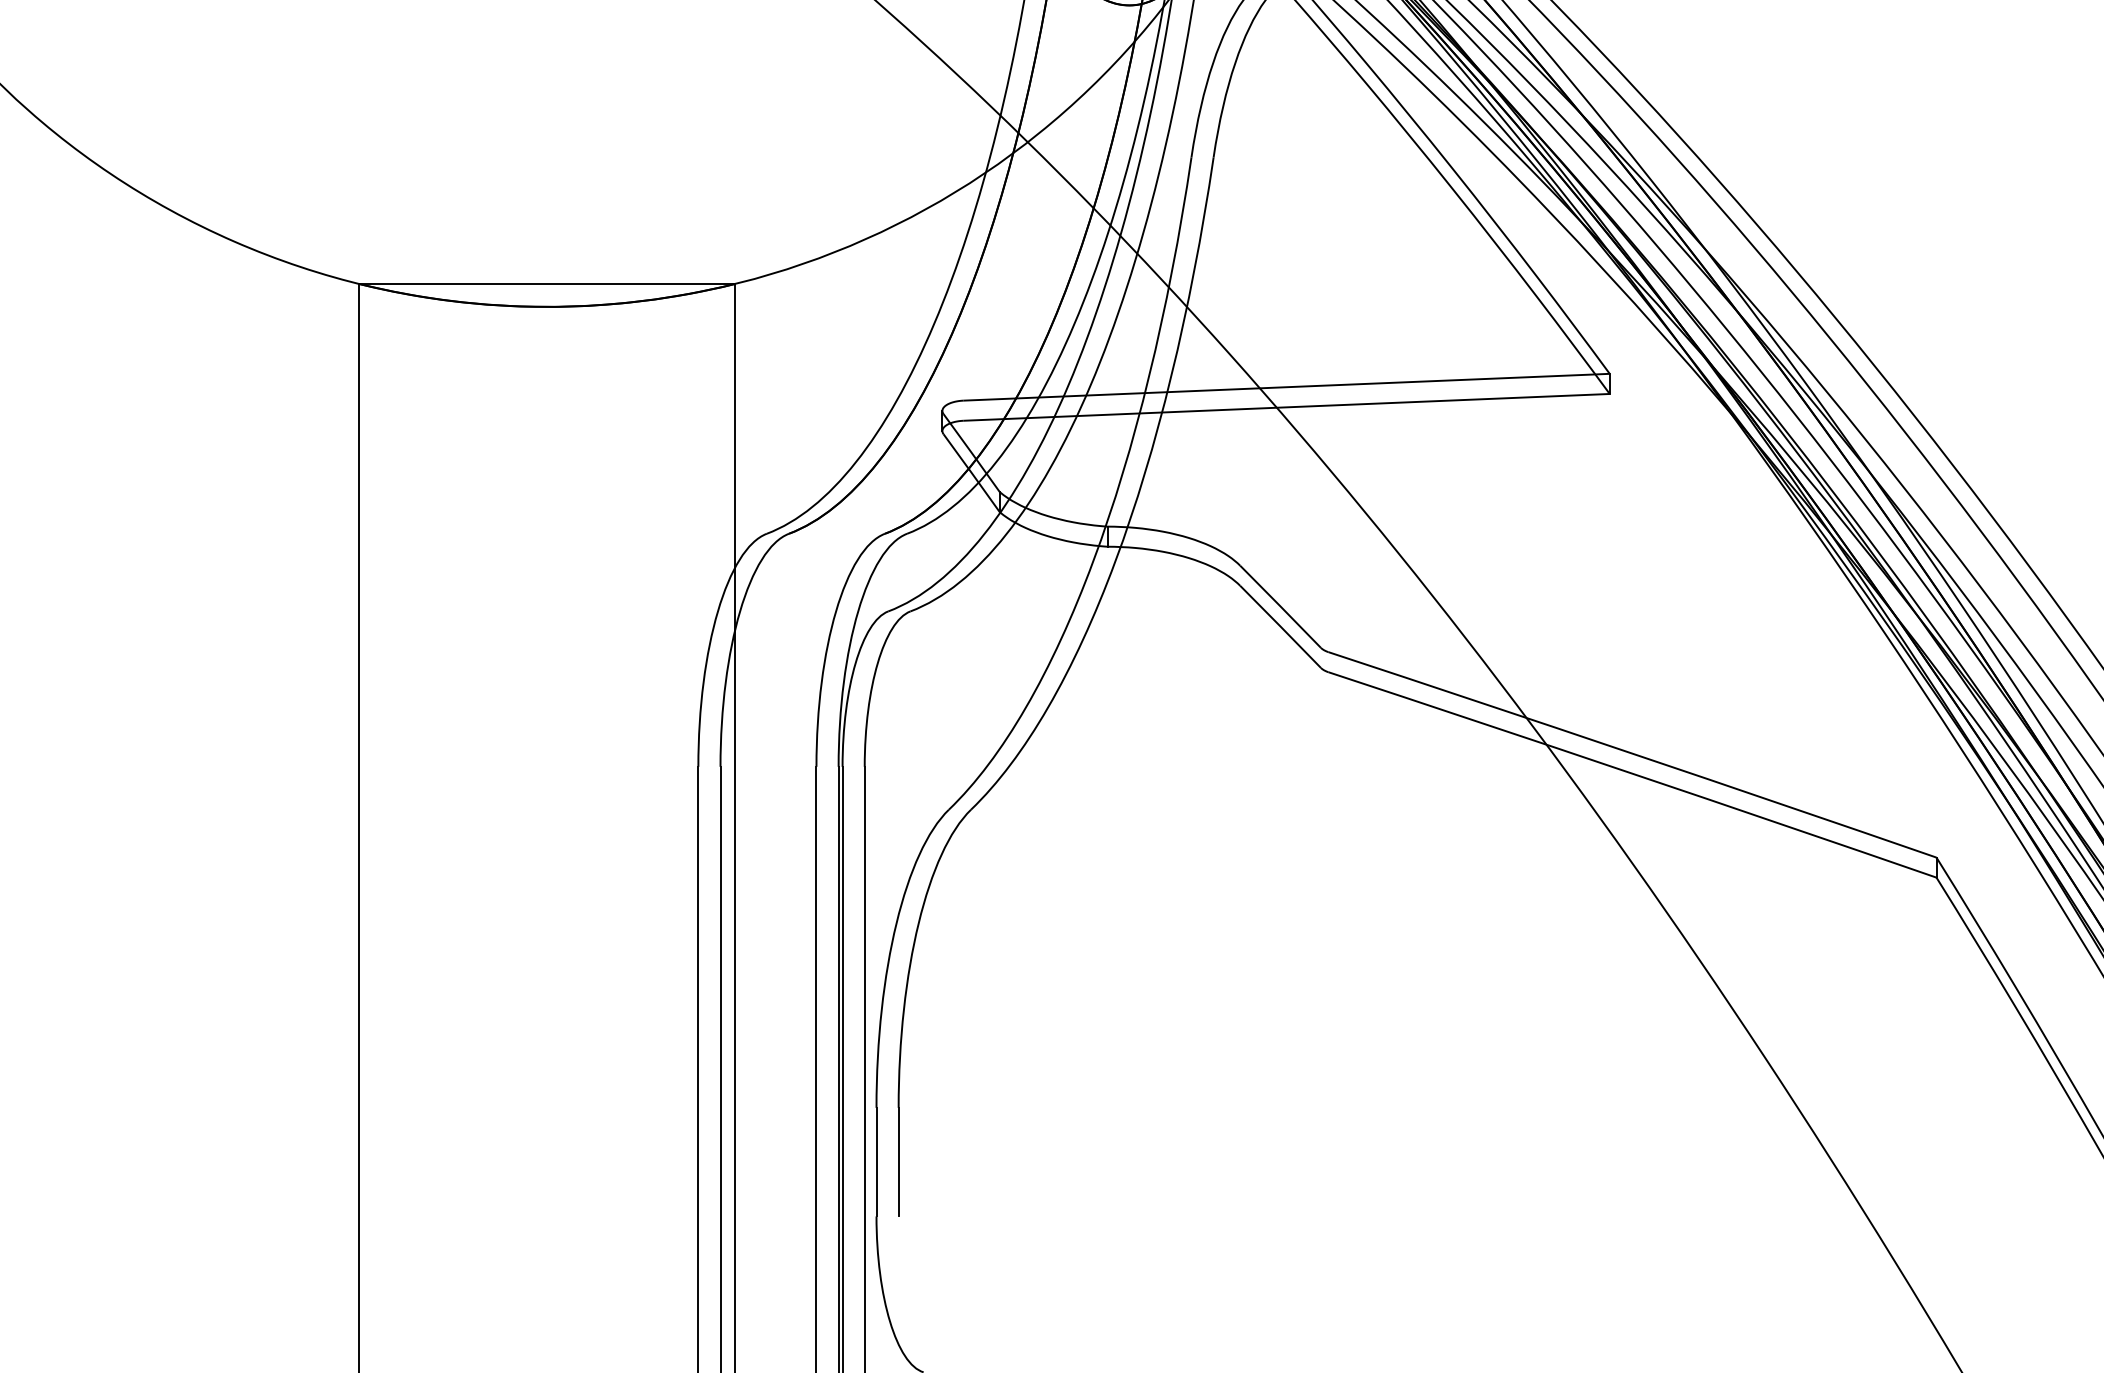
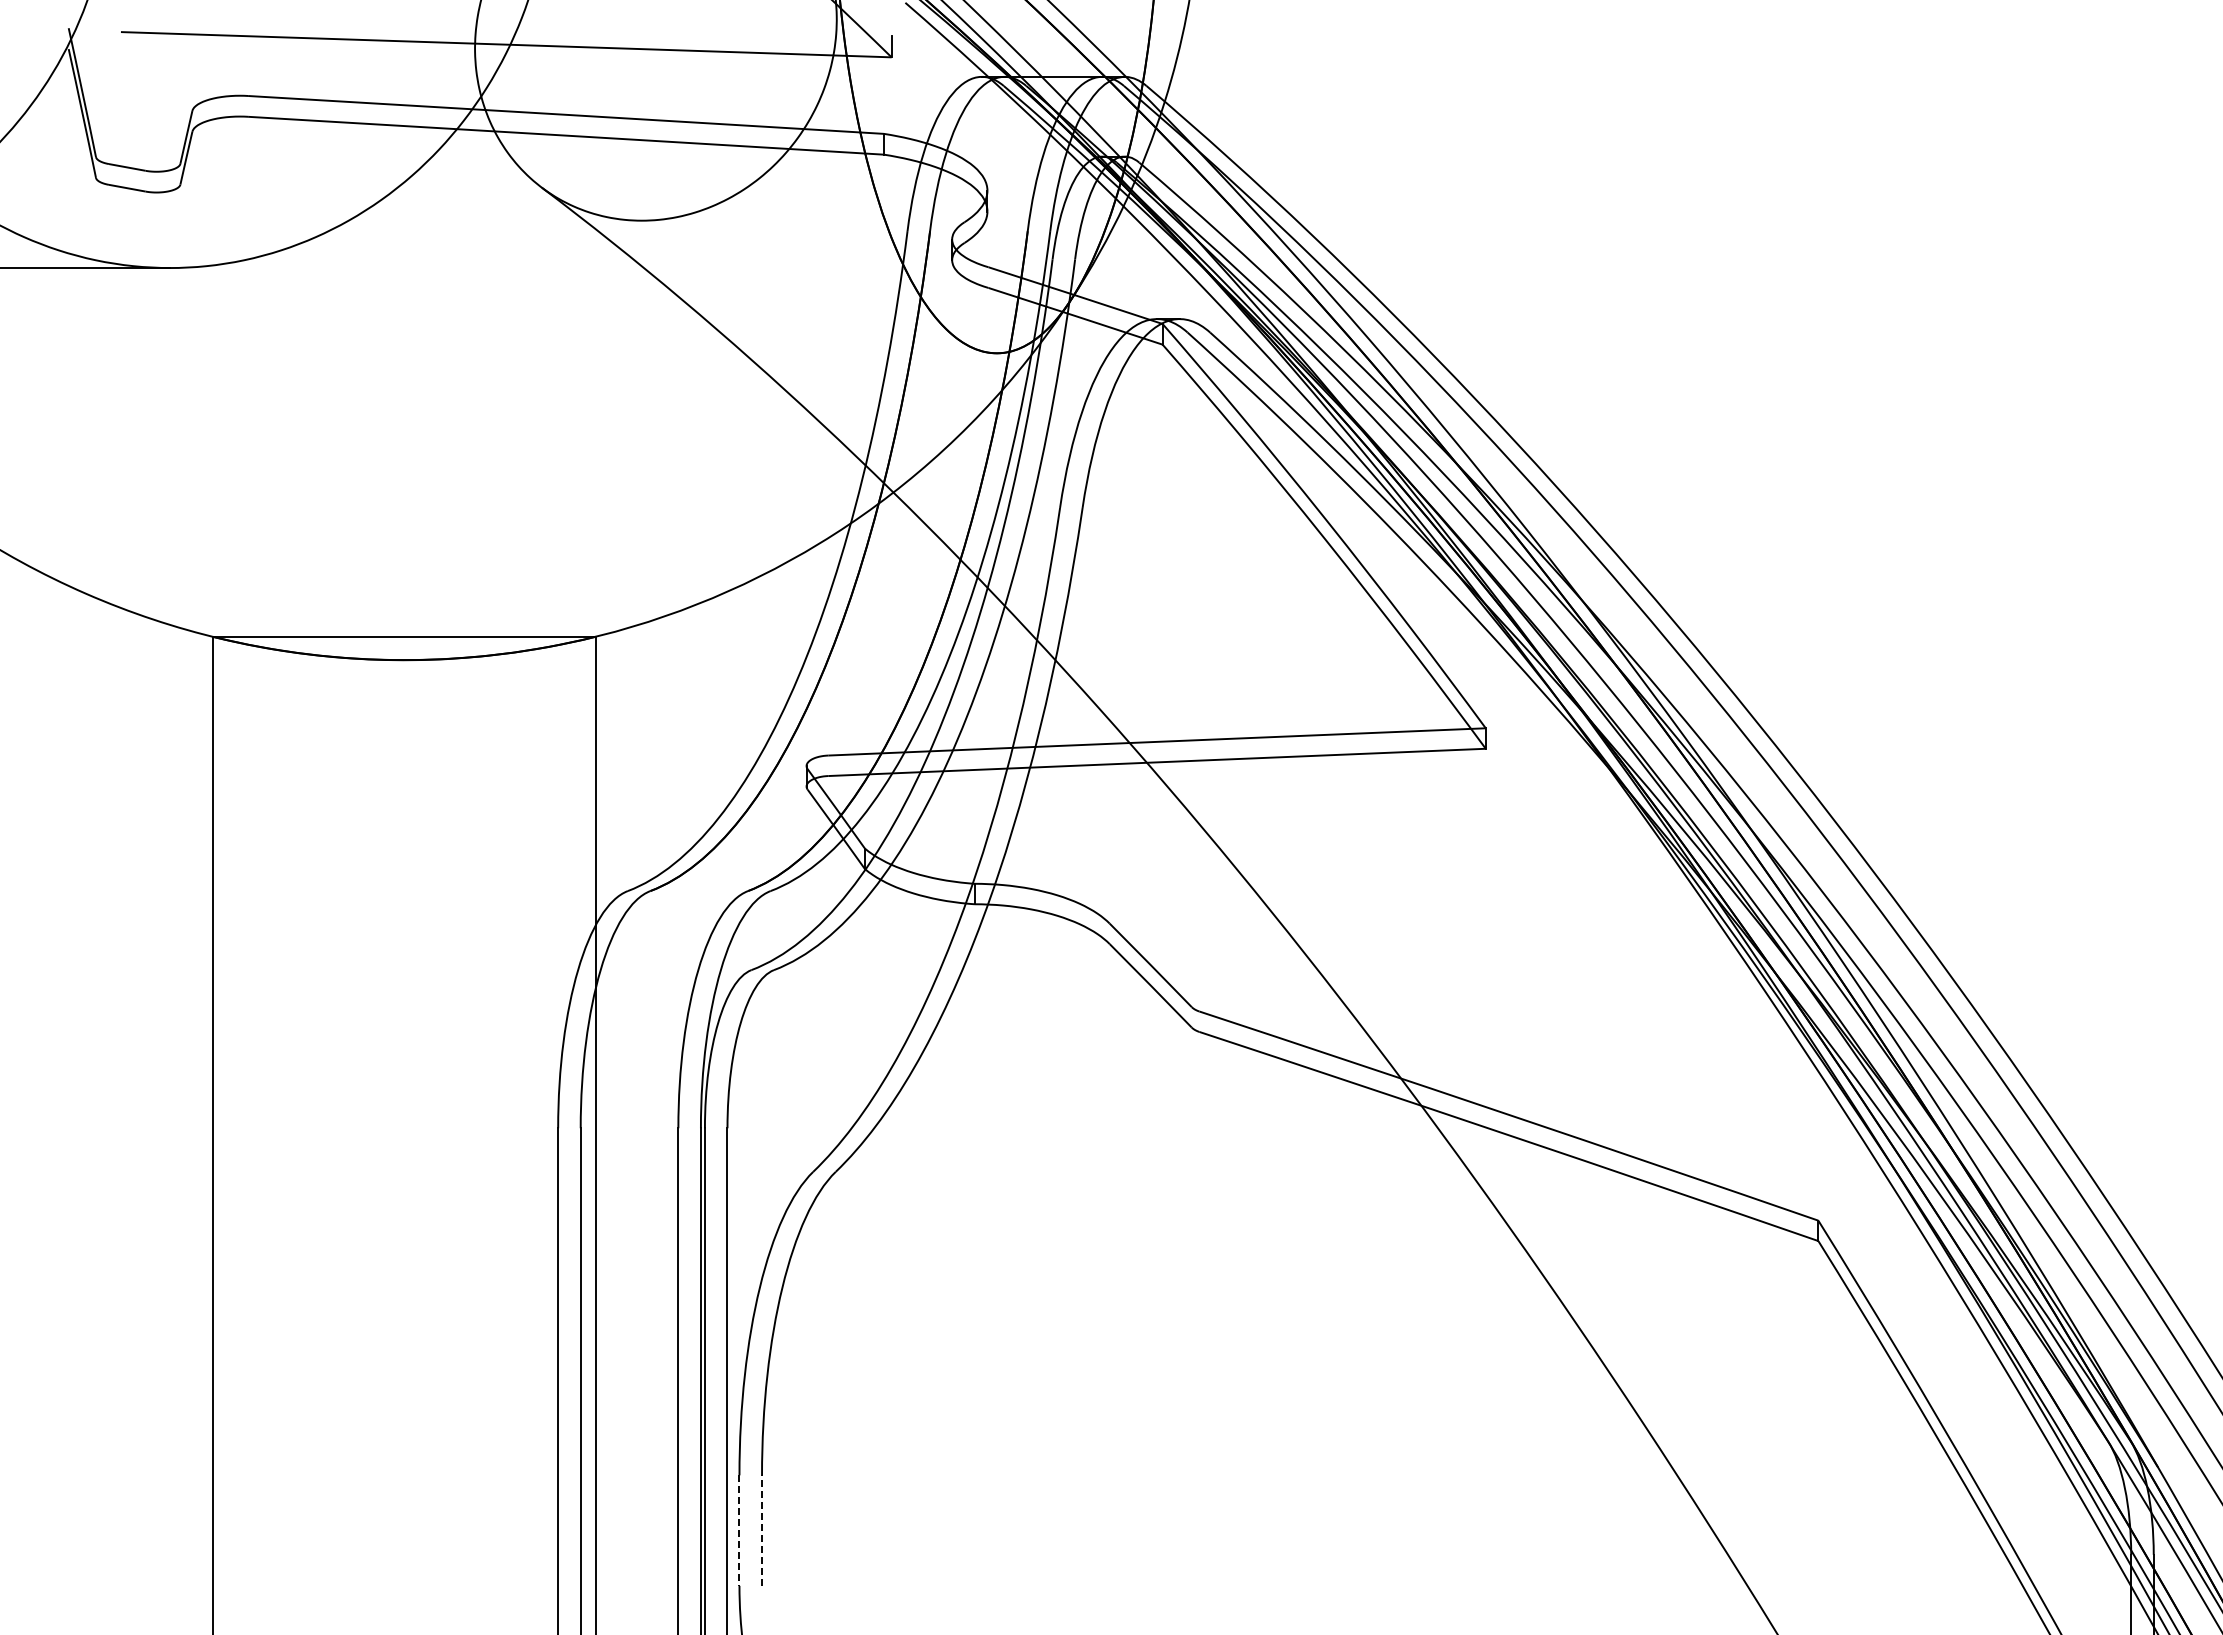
line: (899, 1162) -> (762, 1530), solid -> dashed
line: (876, 1163) -> (739, 1531), solid -> dashed

